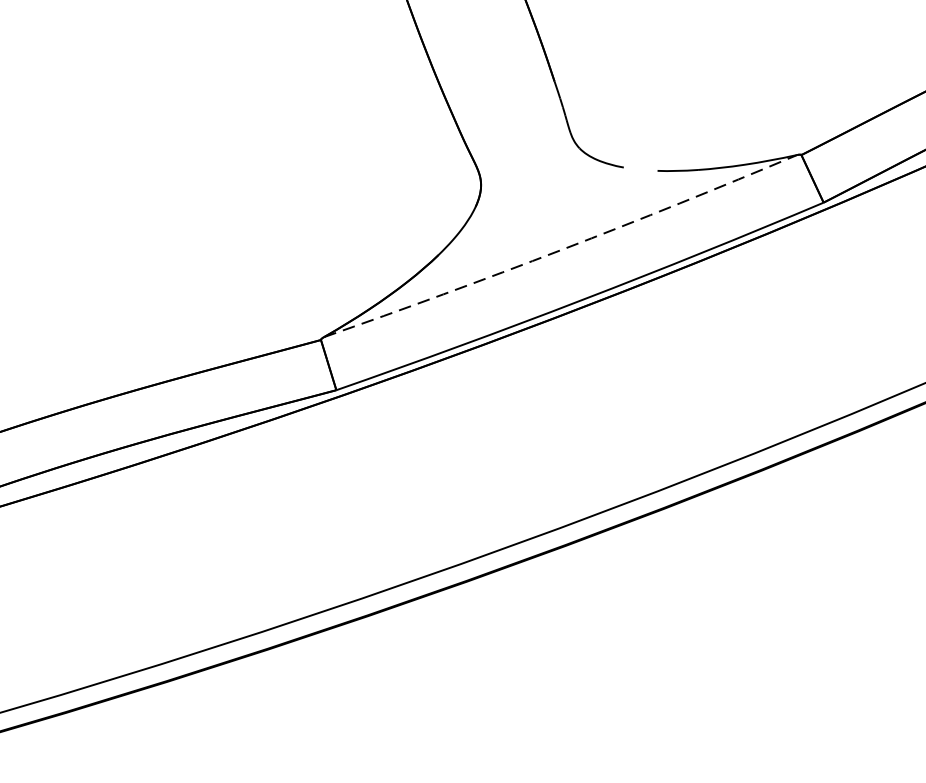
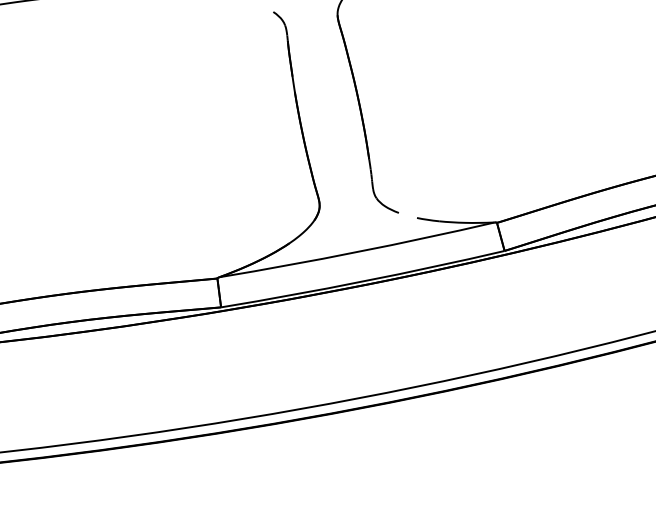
arc: (562, 250) -> (357, 252), dashed -> solid

